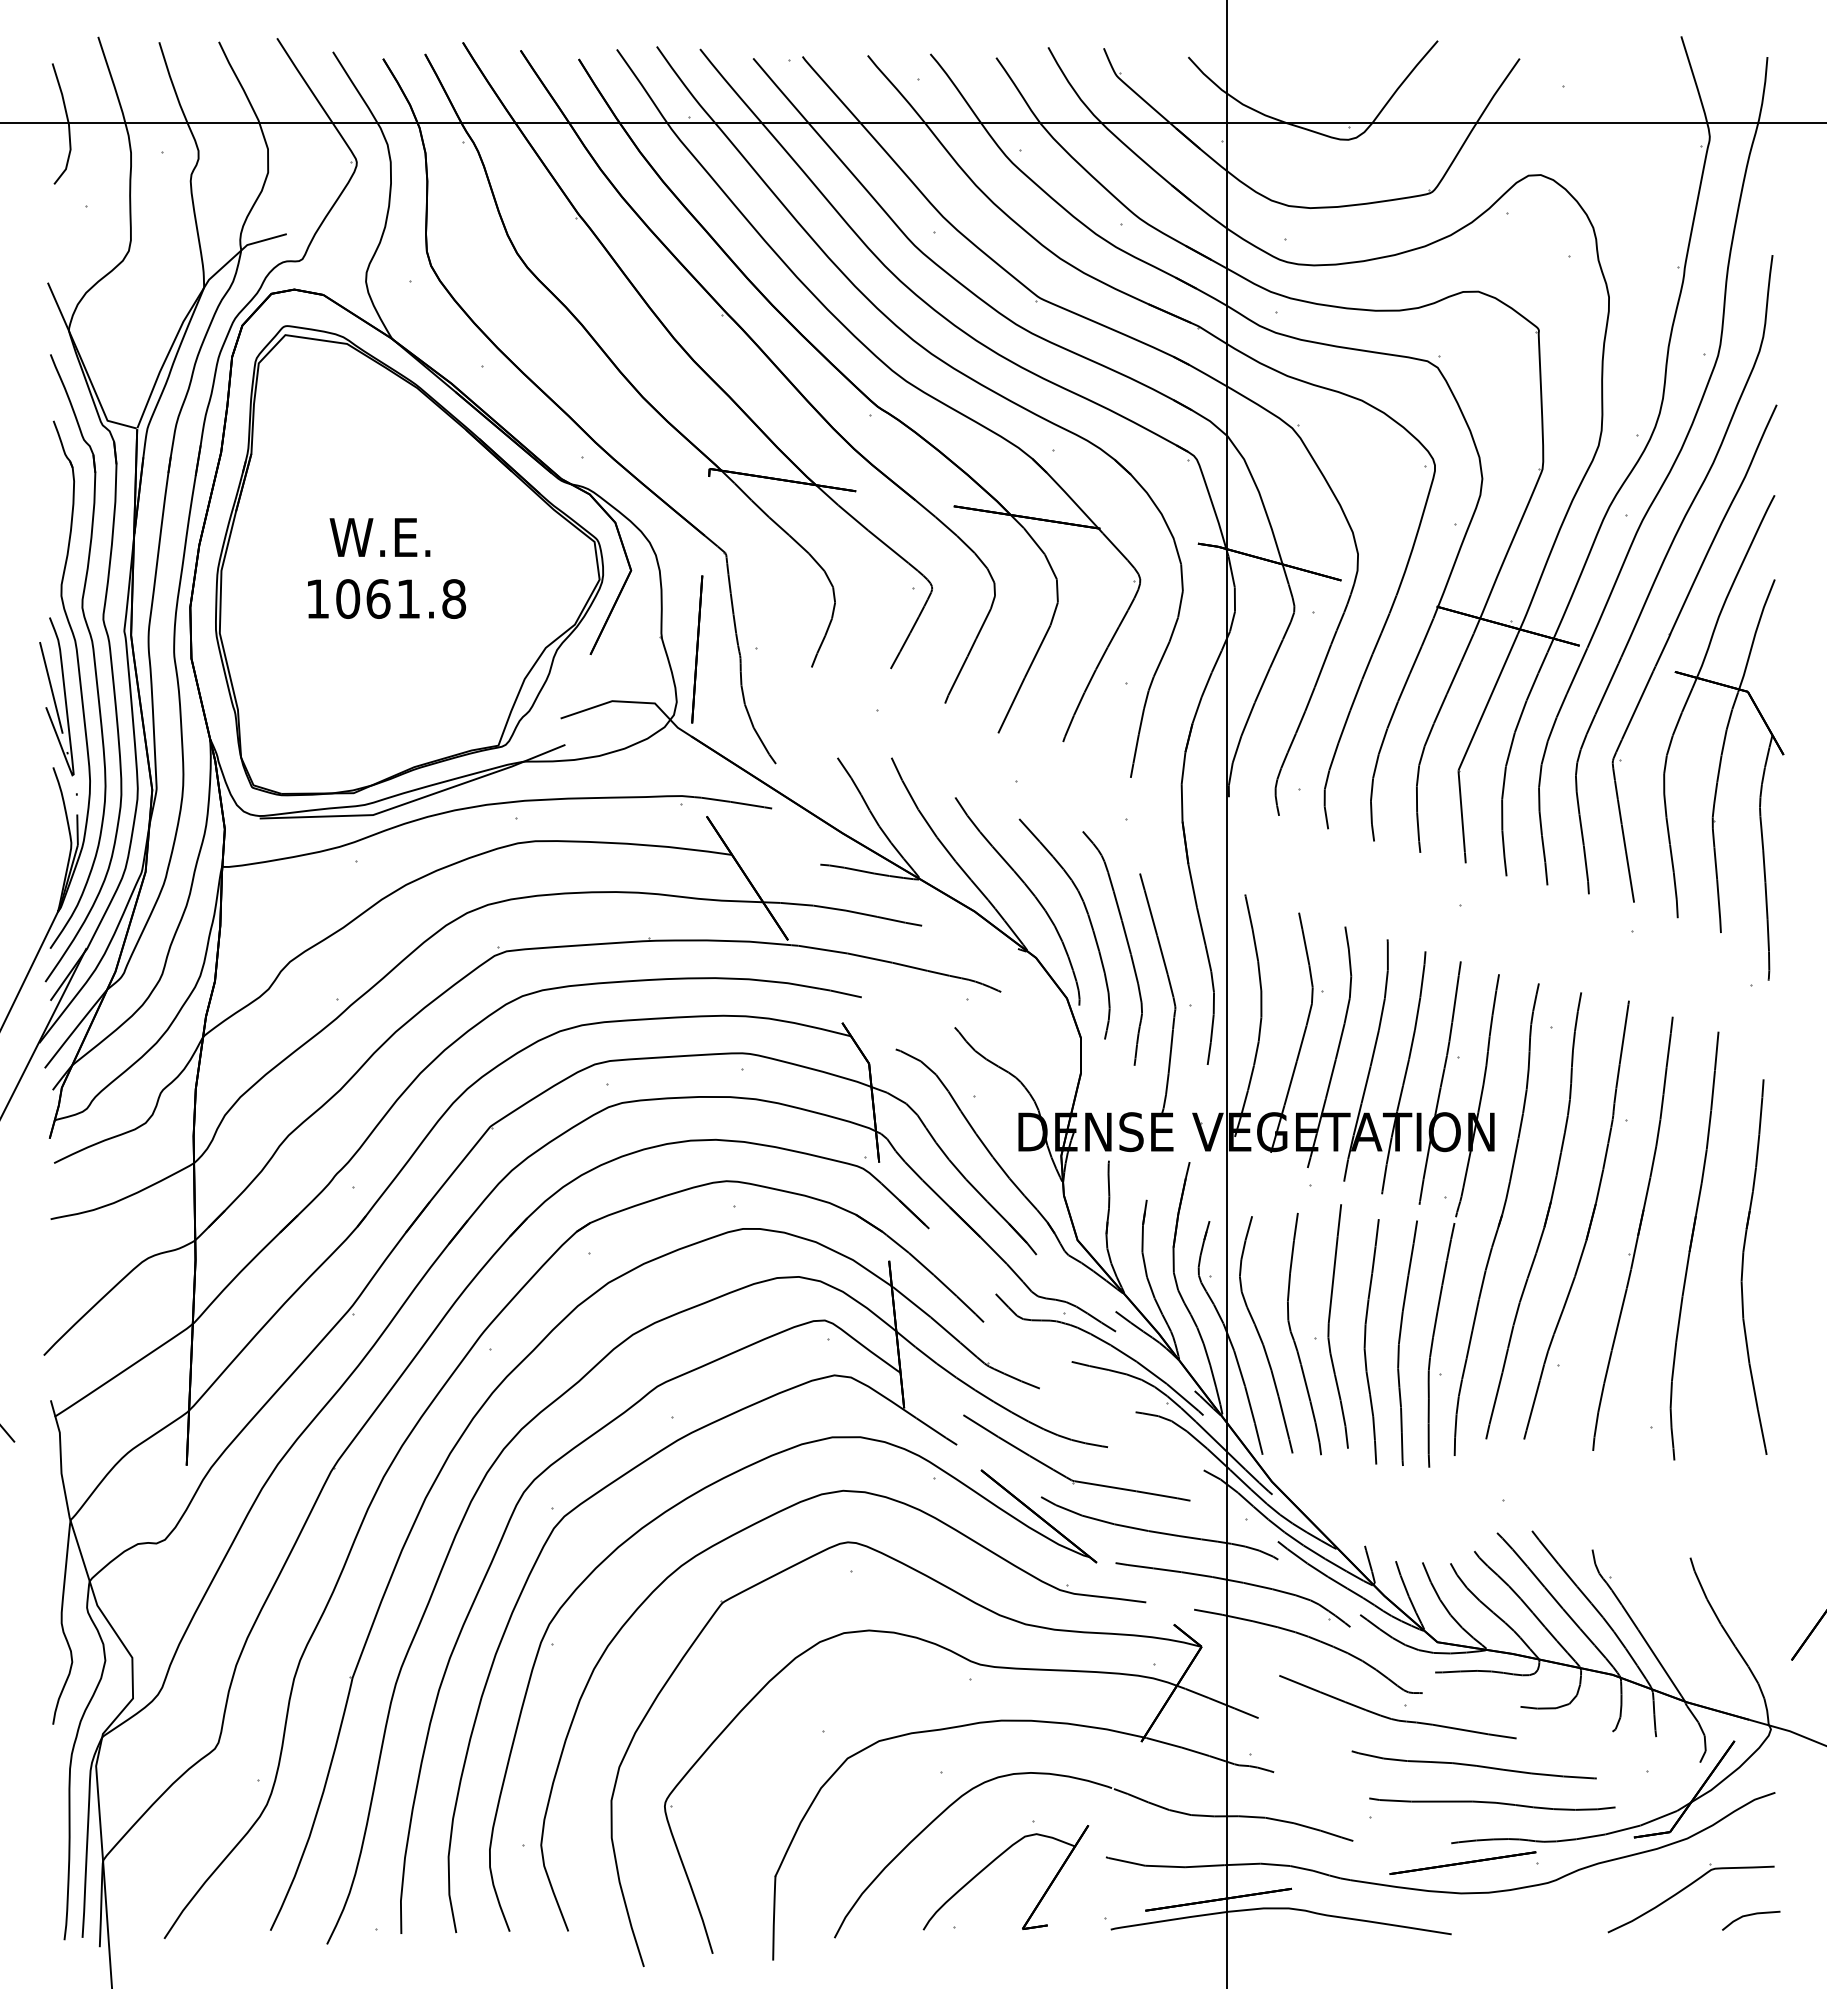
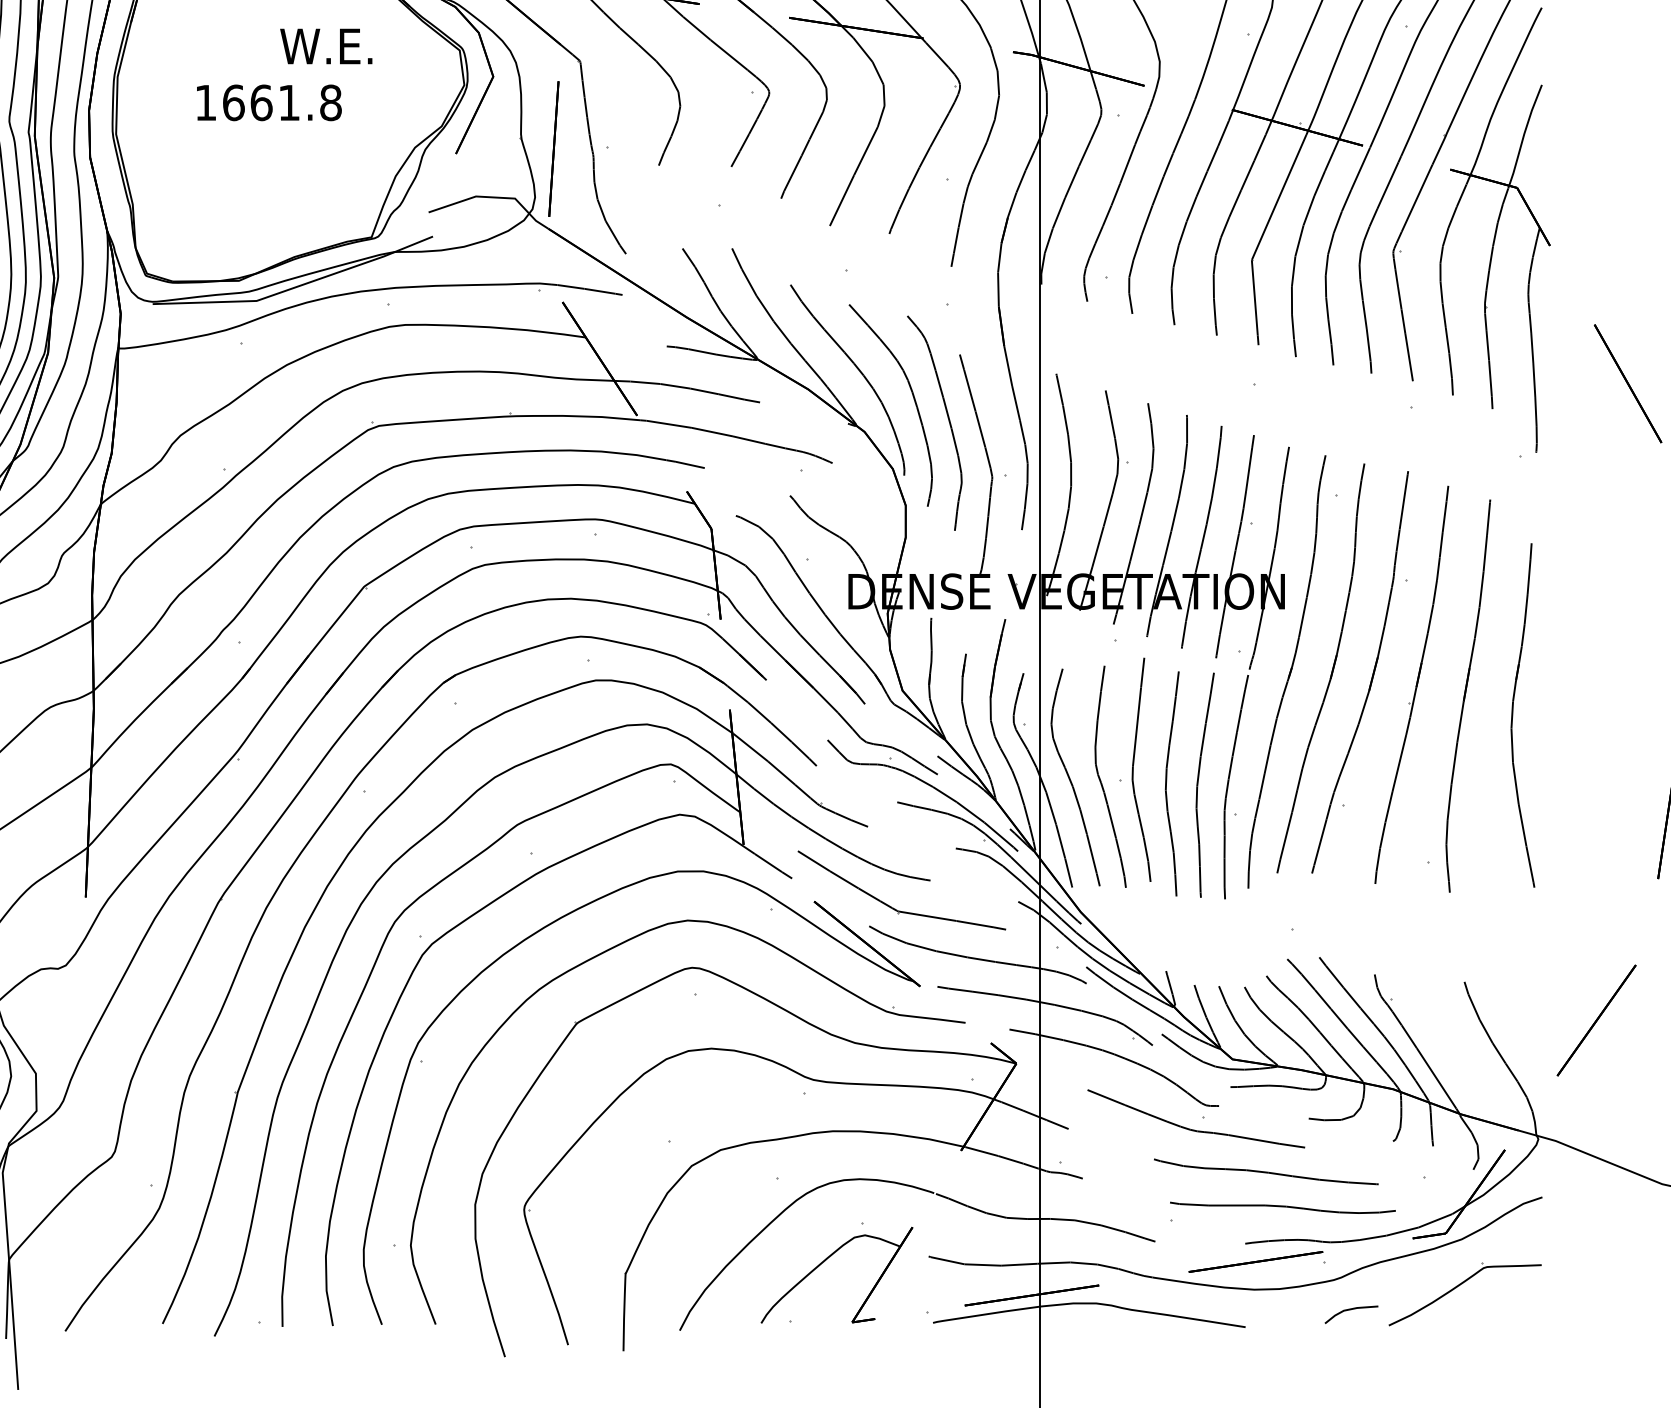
text: (379, 537) -> (325, 46), moved
text: (348, 598) -> (234, 102), 1061.8 -> 1661.8
line: (1751, 1915) -> (1351, 1309), moved

